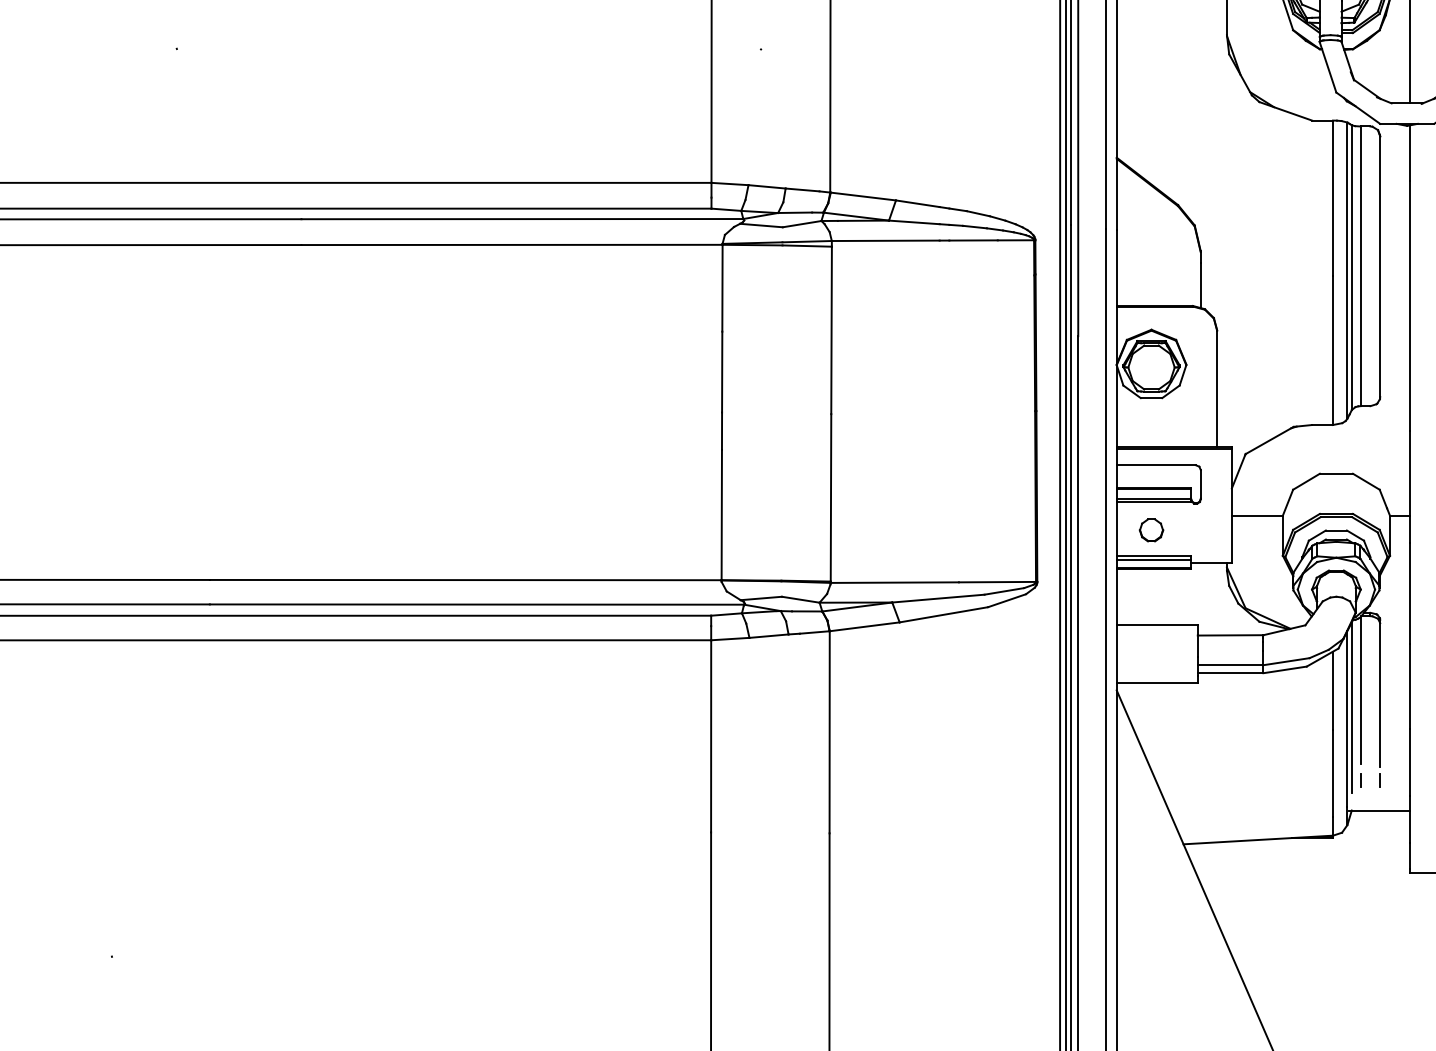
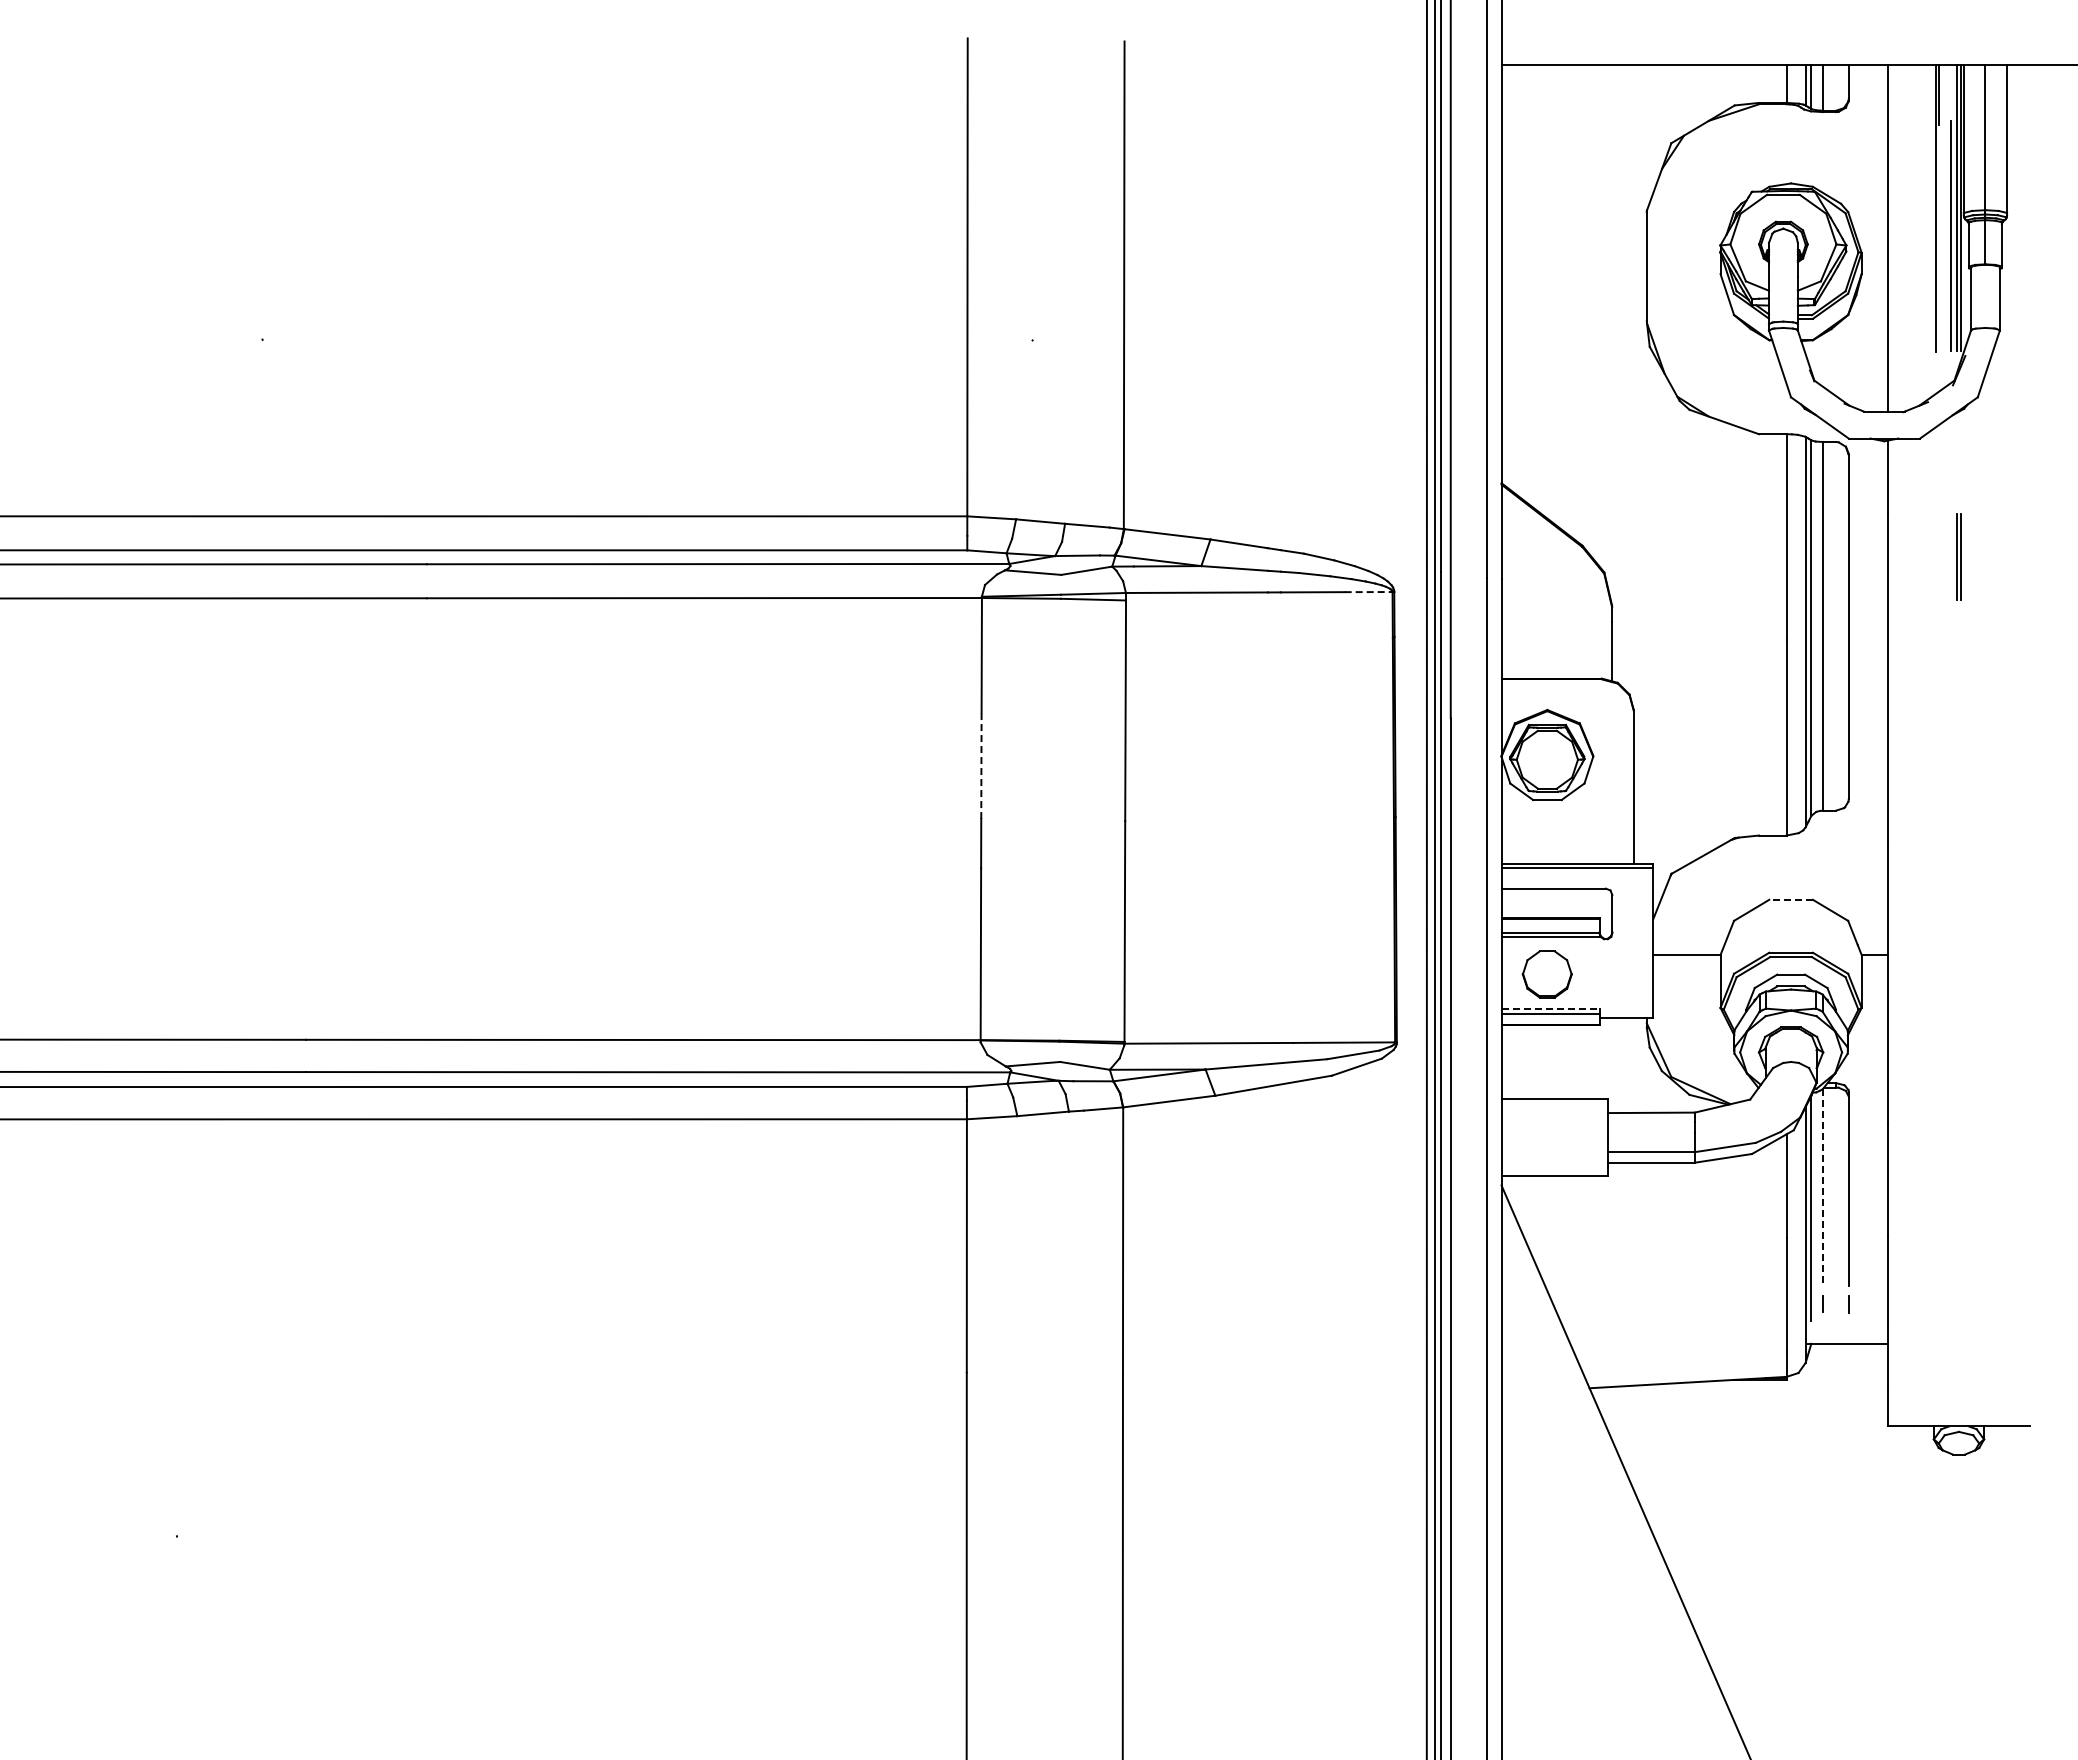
line: (1015, 240) -> (1368, 592), solid -> dashed
line: (722, 371) -> (981, 765), solid -> dashed
line: (1336, 473) -> (1791, 899), solid -> dashed
part: (1151, 530) -> (1547, 974), size x1.6
line: (1153, 556) -> (1550, 1008), solid -> dashed
line: (1360, 690) -> (1823, 1185), solid -> dashed

